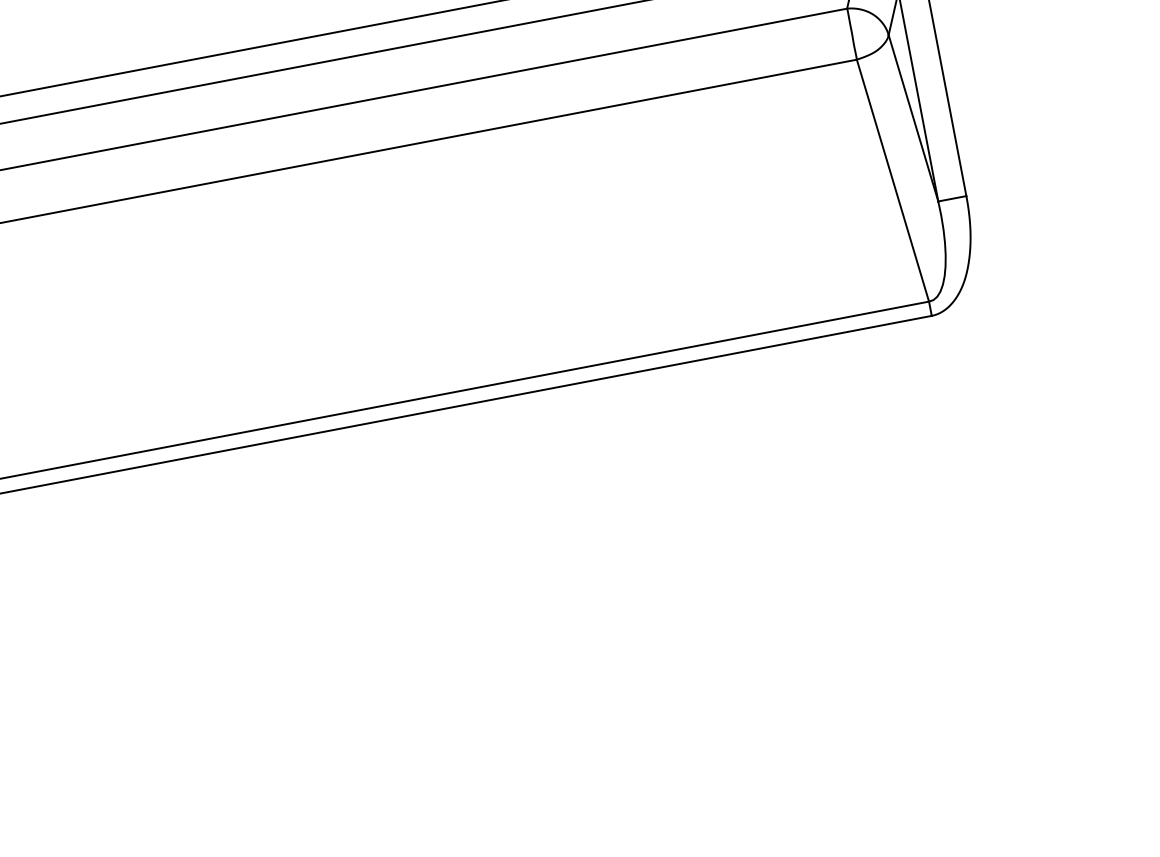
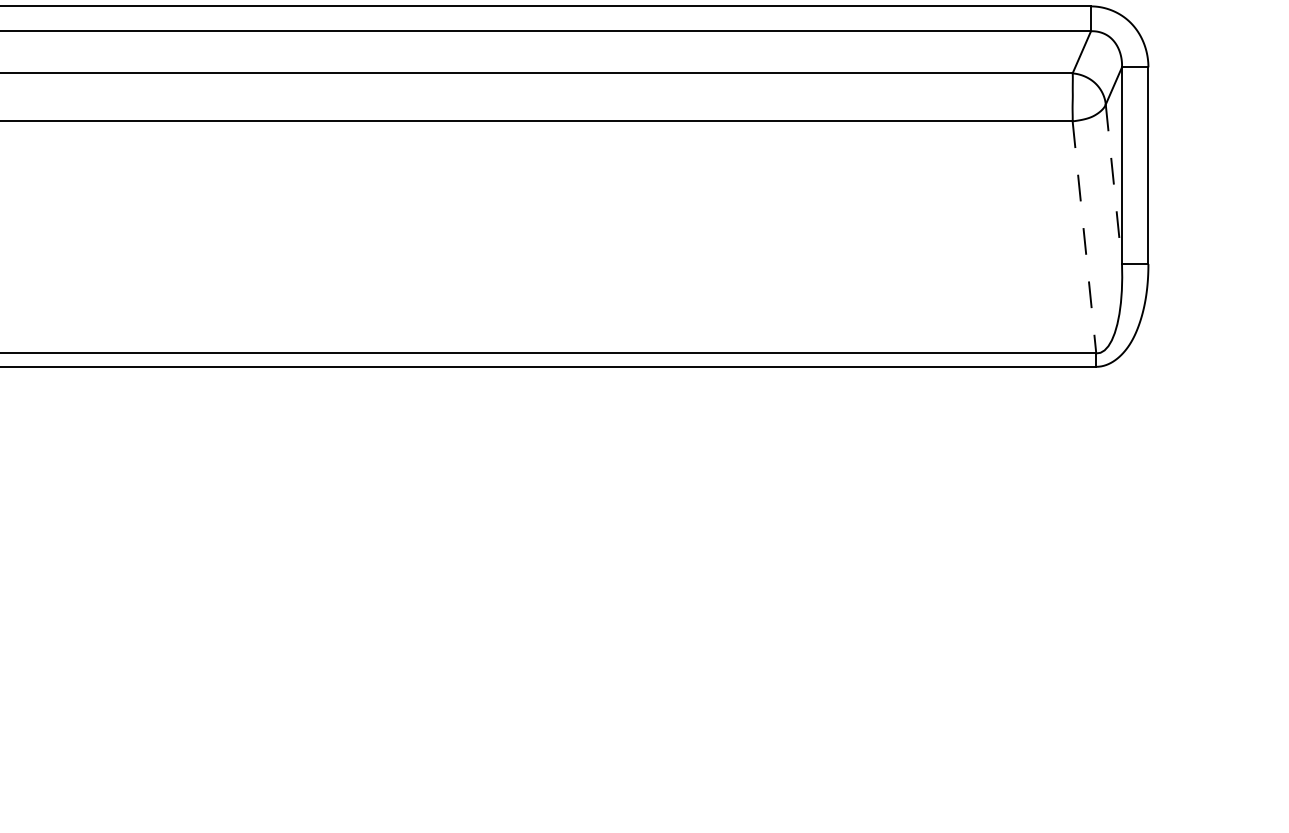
line: (913, 118) -> (1113, 184), solid -> dashed
line: (893, 180) -> (1084, 237), solid -> dashed

